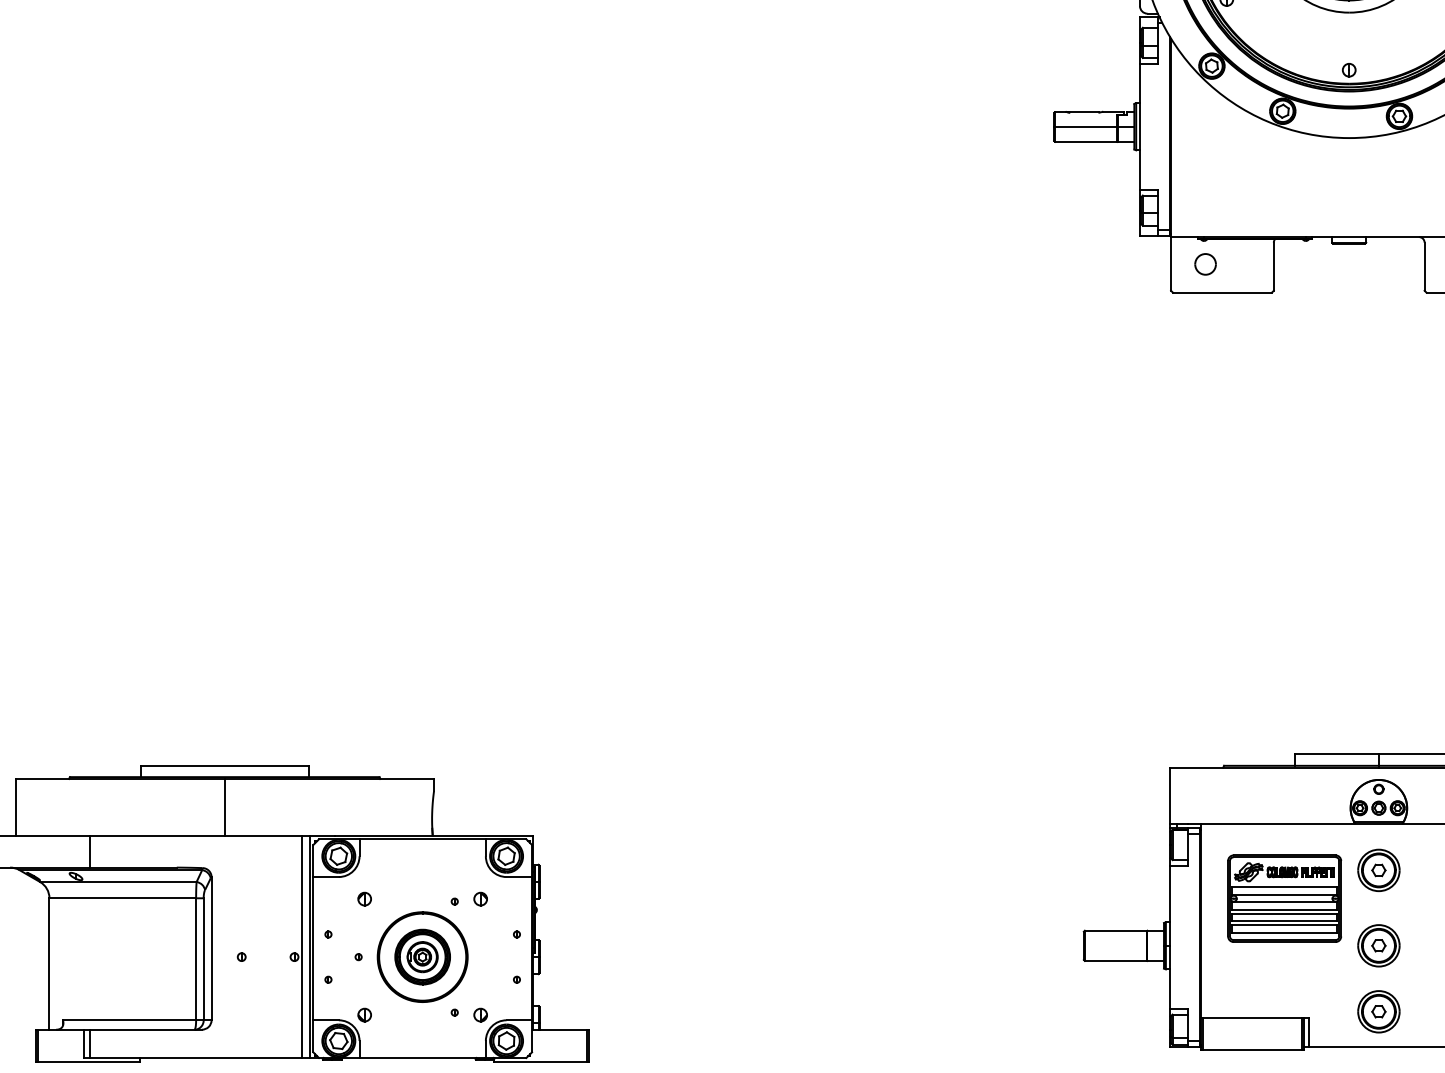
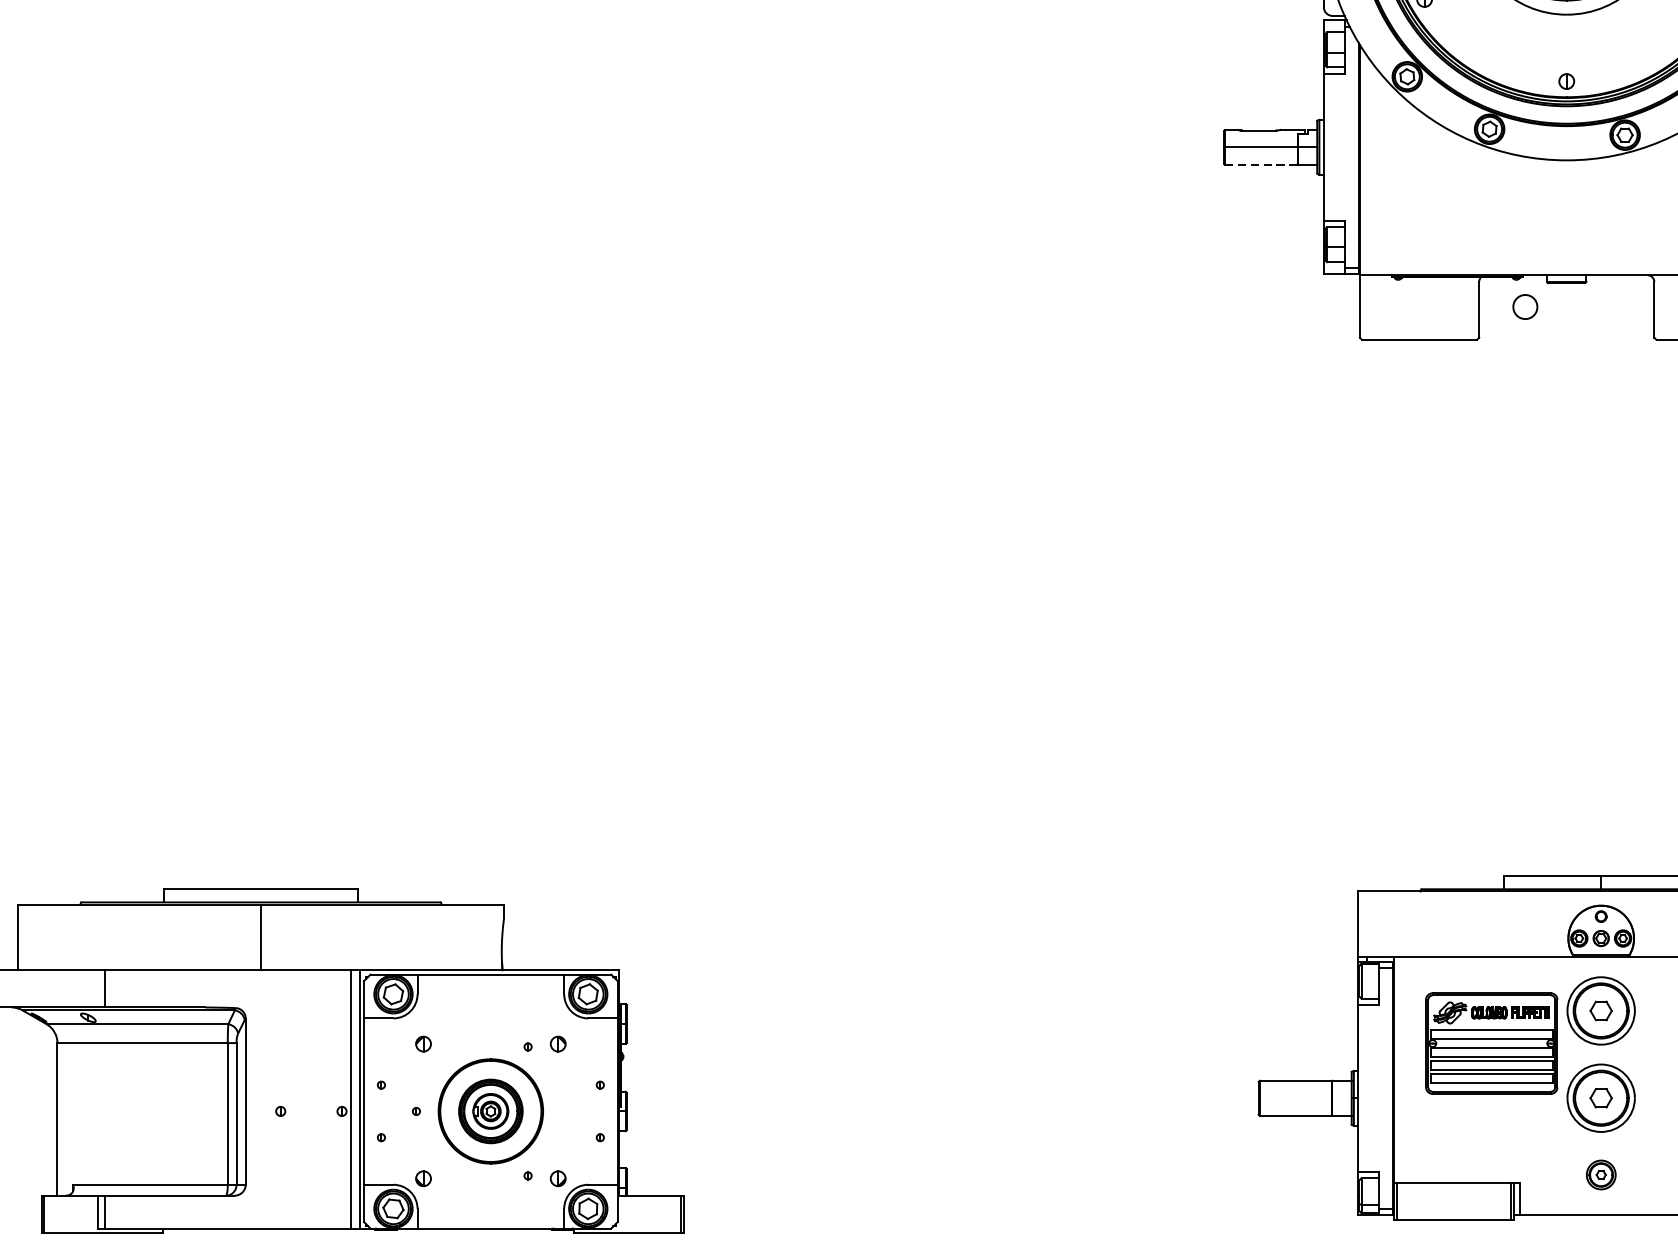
line: (1086, 141) -> (1261, 164), solid -> dashed
part: (1205, 264) -> (1525, 307), moved
part: (1378, 869) -> (1600, 1009), size x1.4
part: (1378, 945) -> (1600, 1097), size x1.4
part: (1378, 1011) -> (1600, 1174), size x0.6

